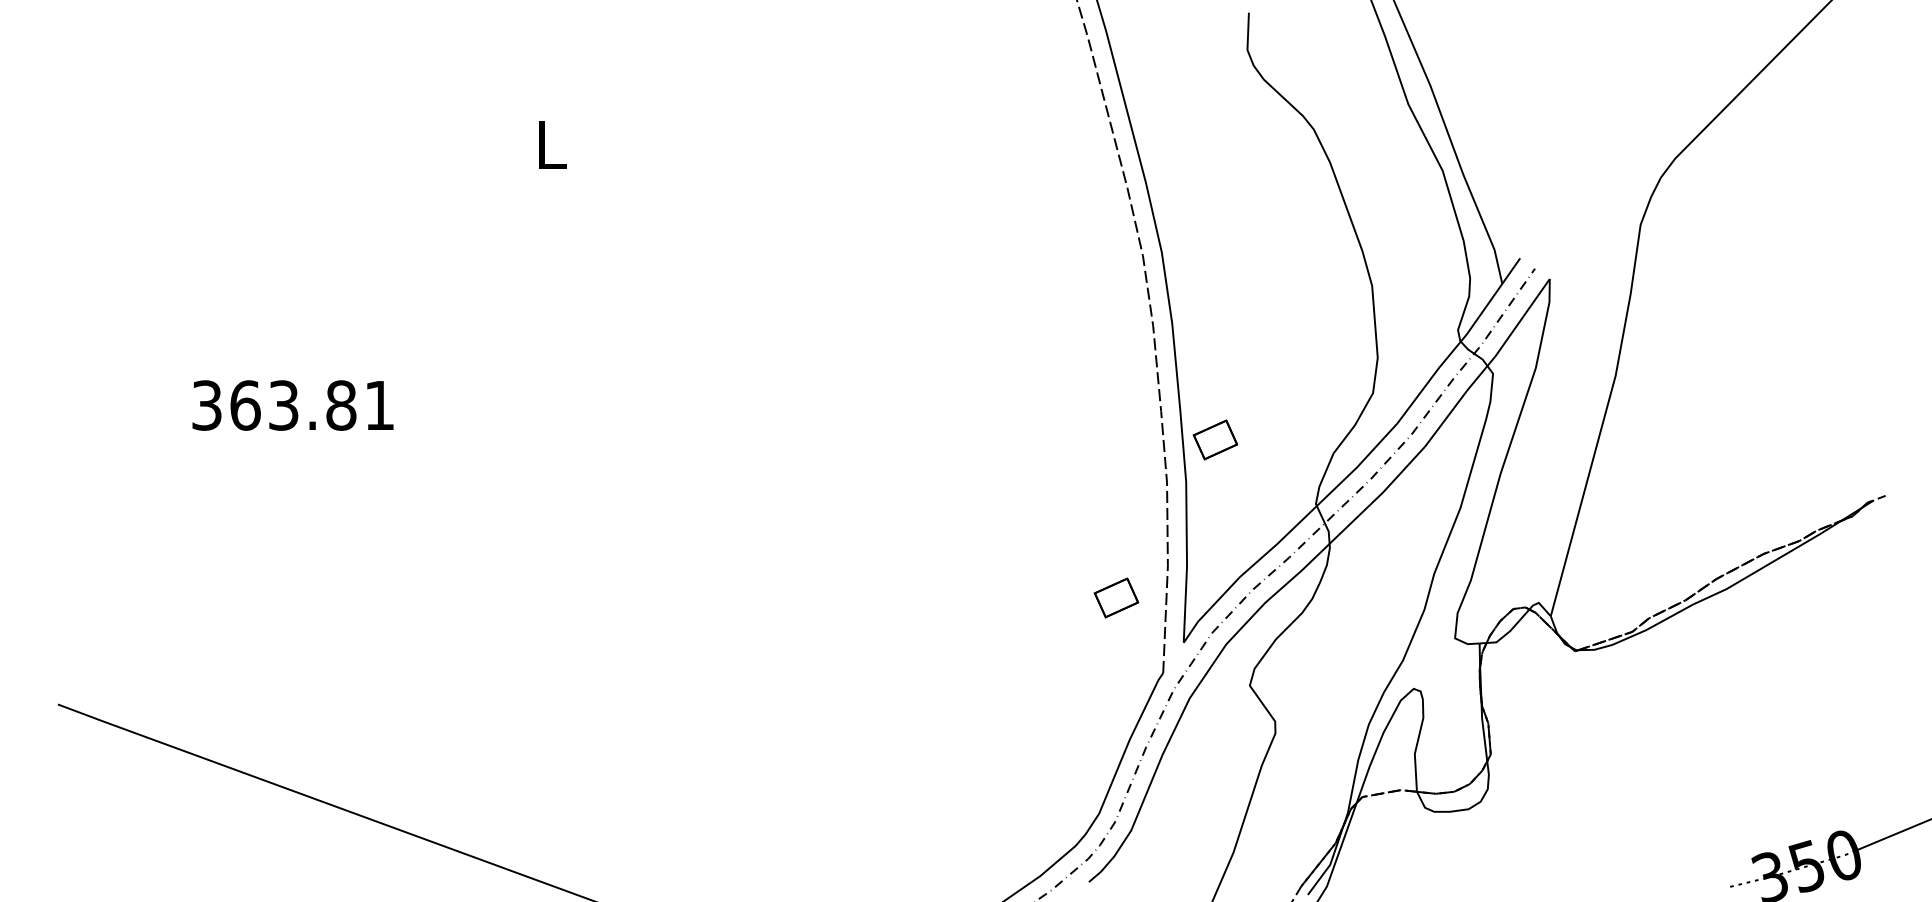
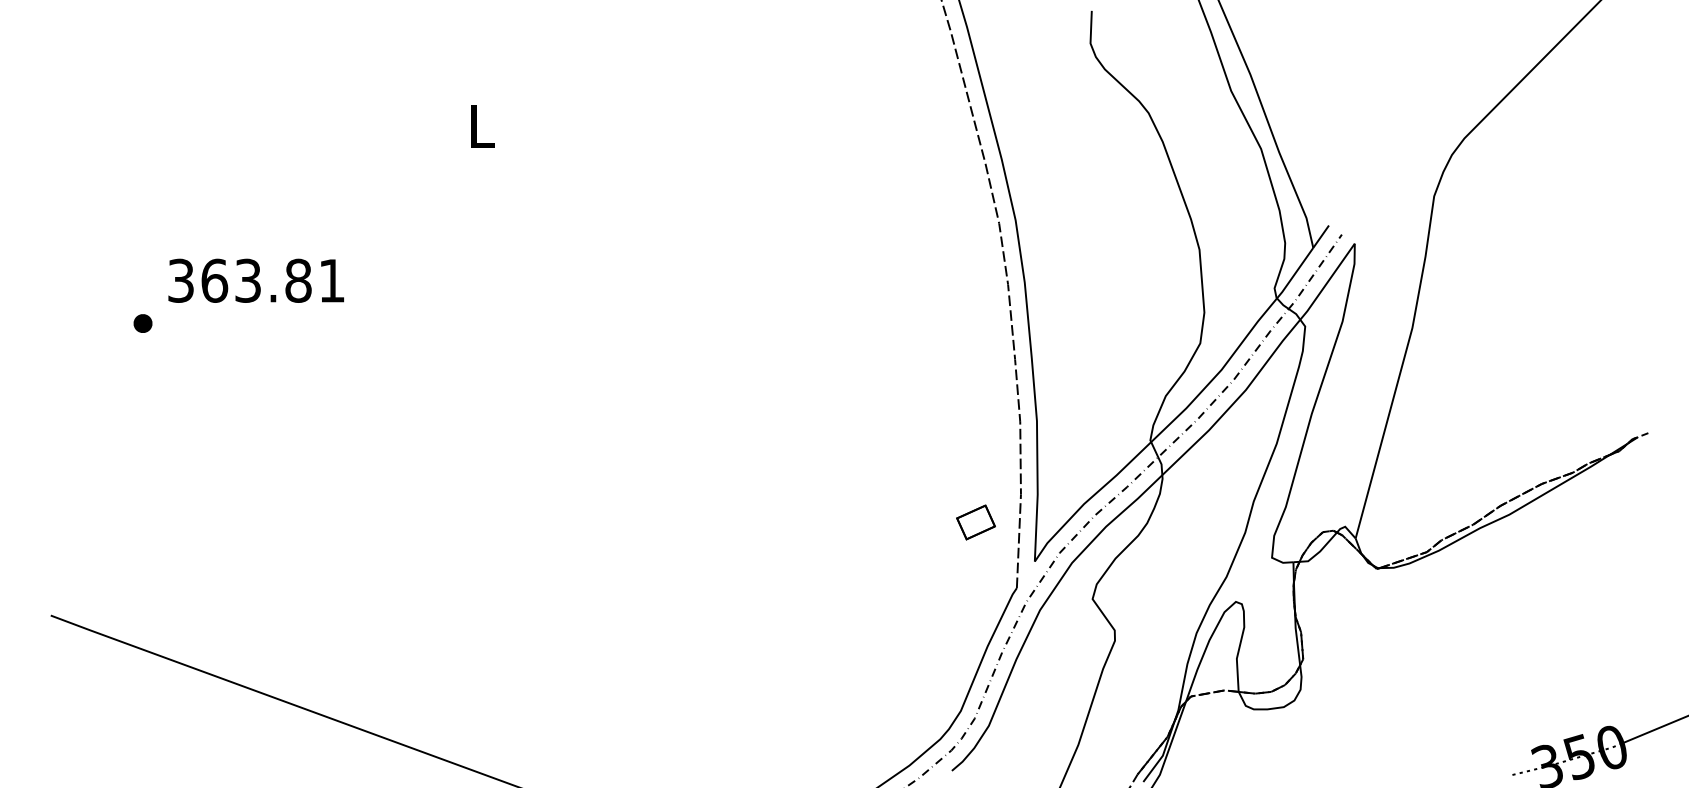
part: (163, 370) -> (143, 323), added
text: (292, 405) -> (255, 280), moved
part: (1215, 439) -> (1062, 383), removed

